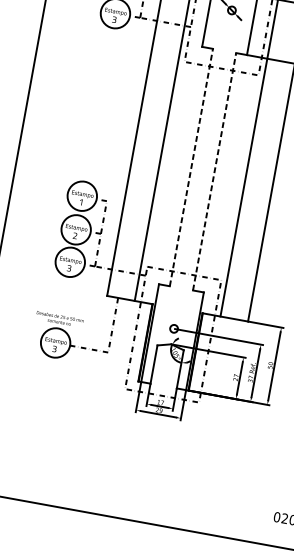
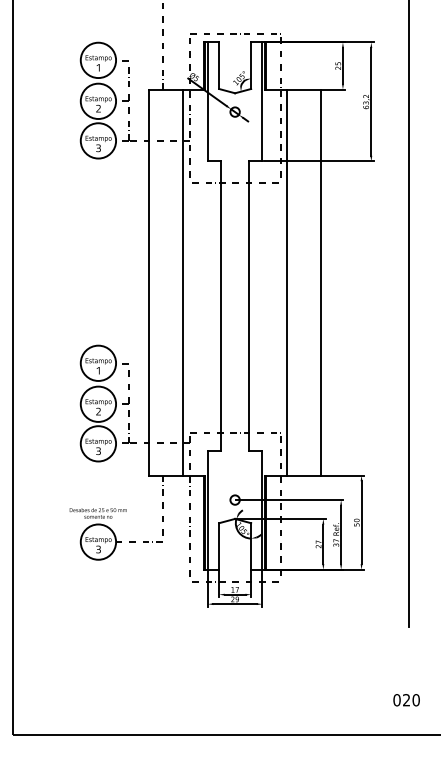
line: (191, 167) -> (221, 306), dashed -> solid
line: (214, 172) -> (249, 306), dashed -> solid

